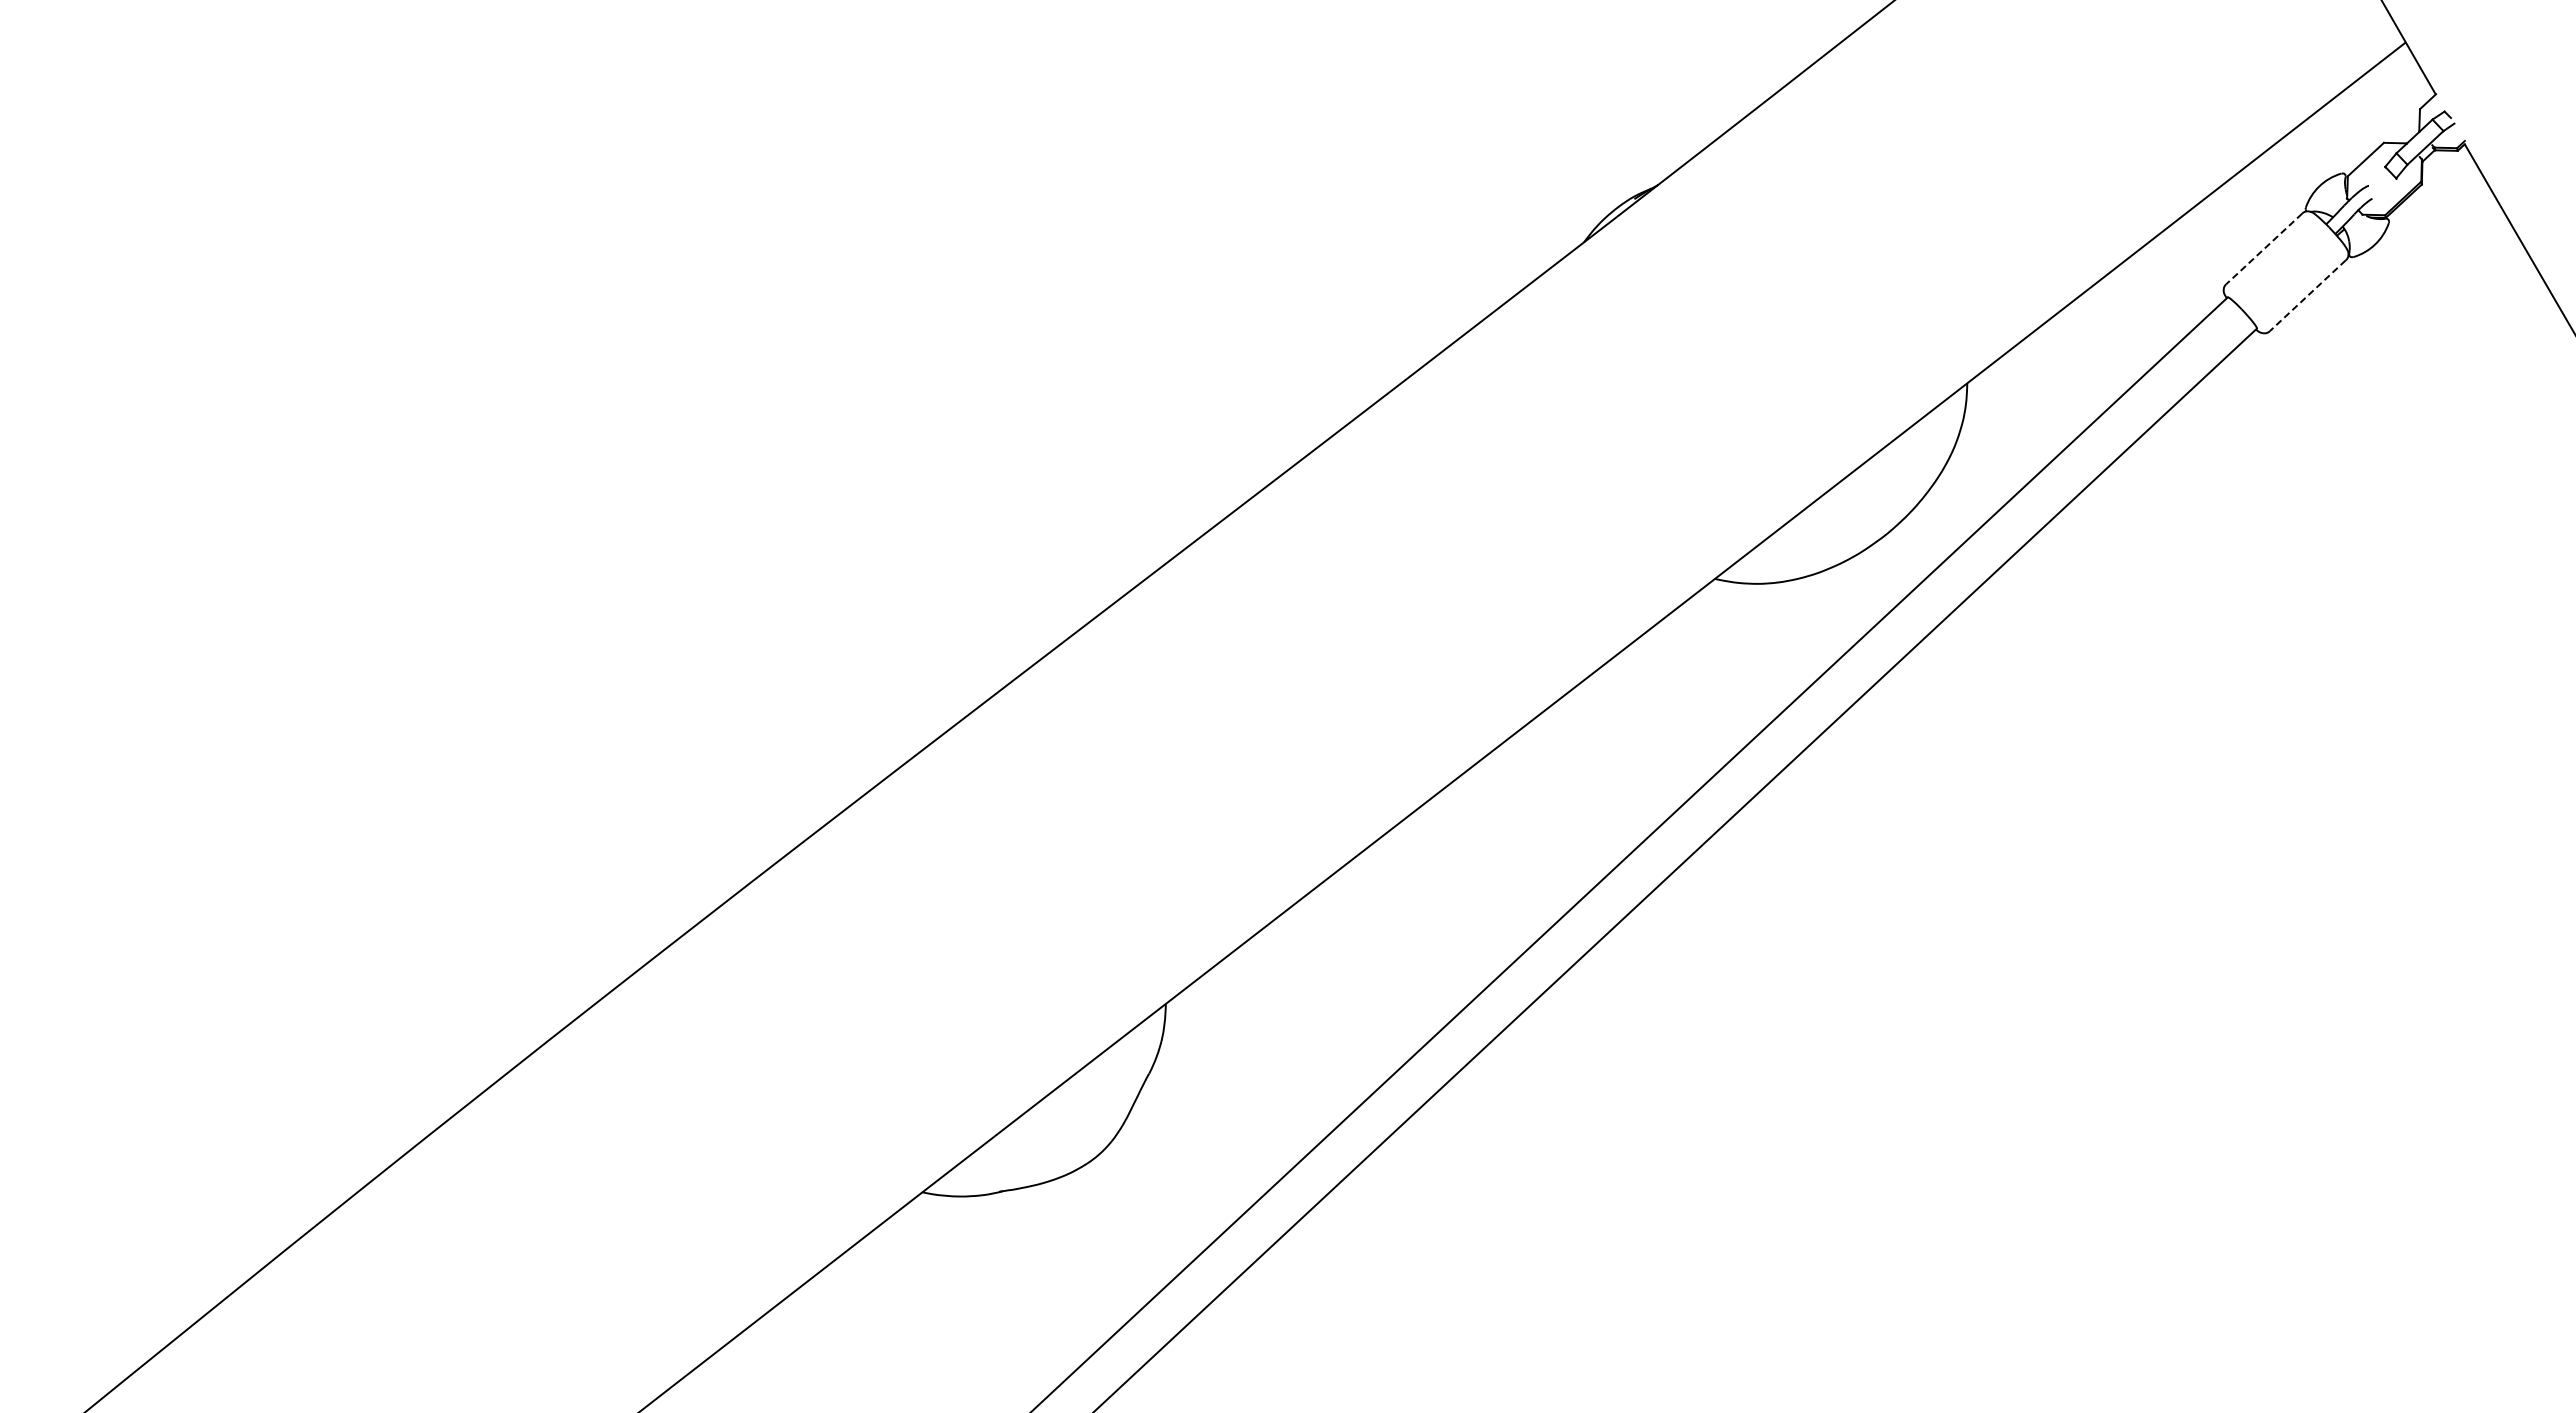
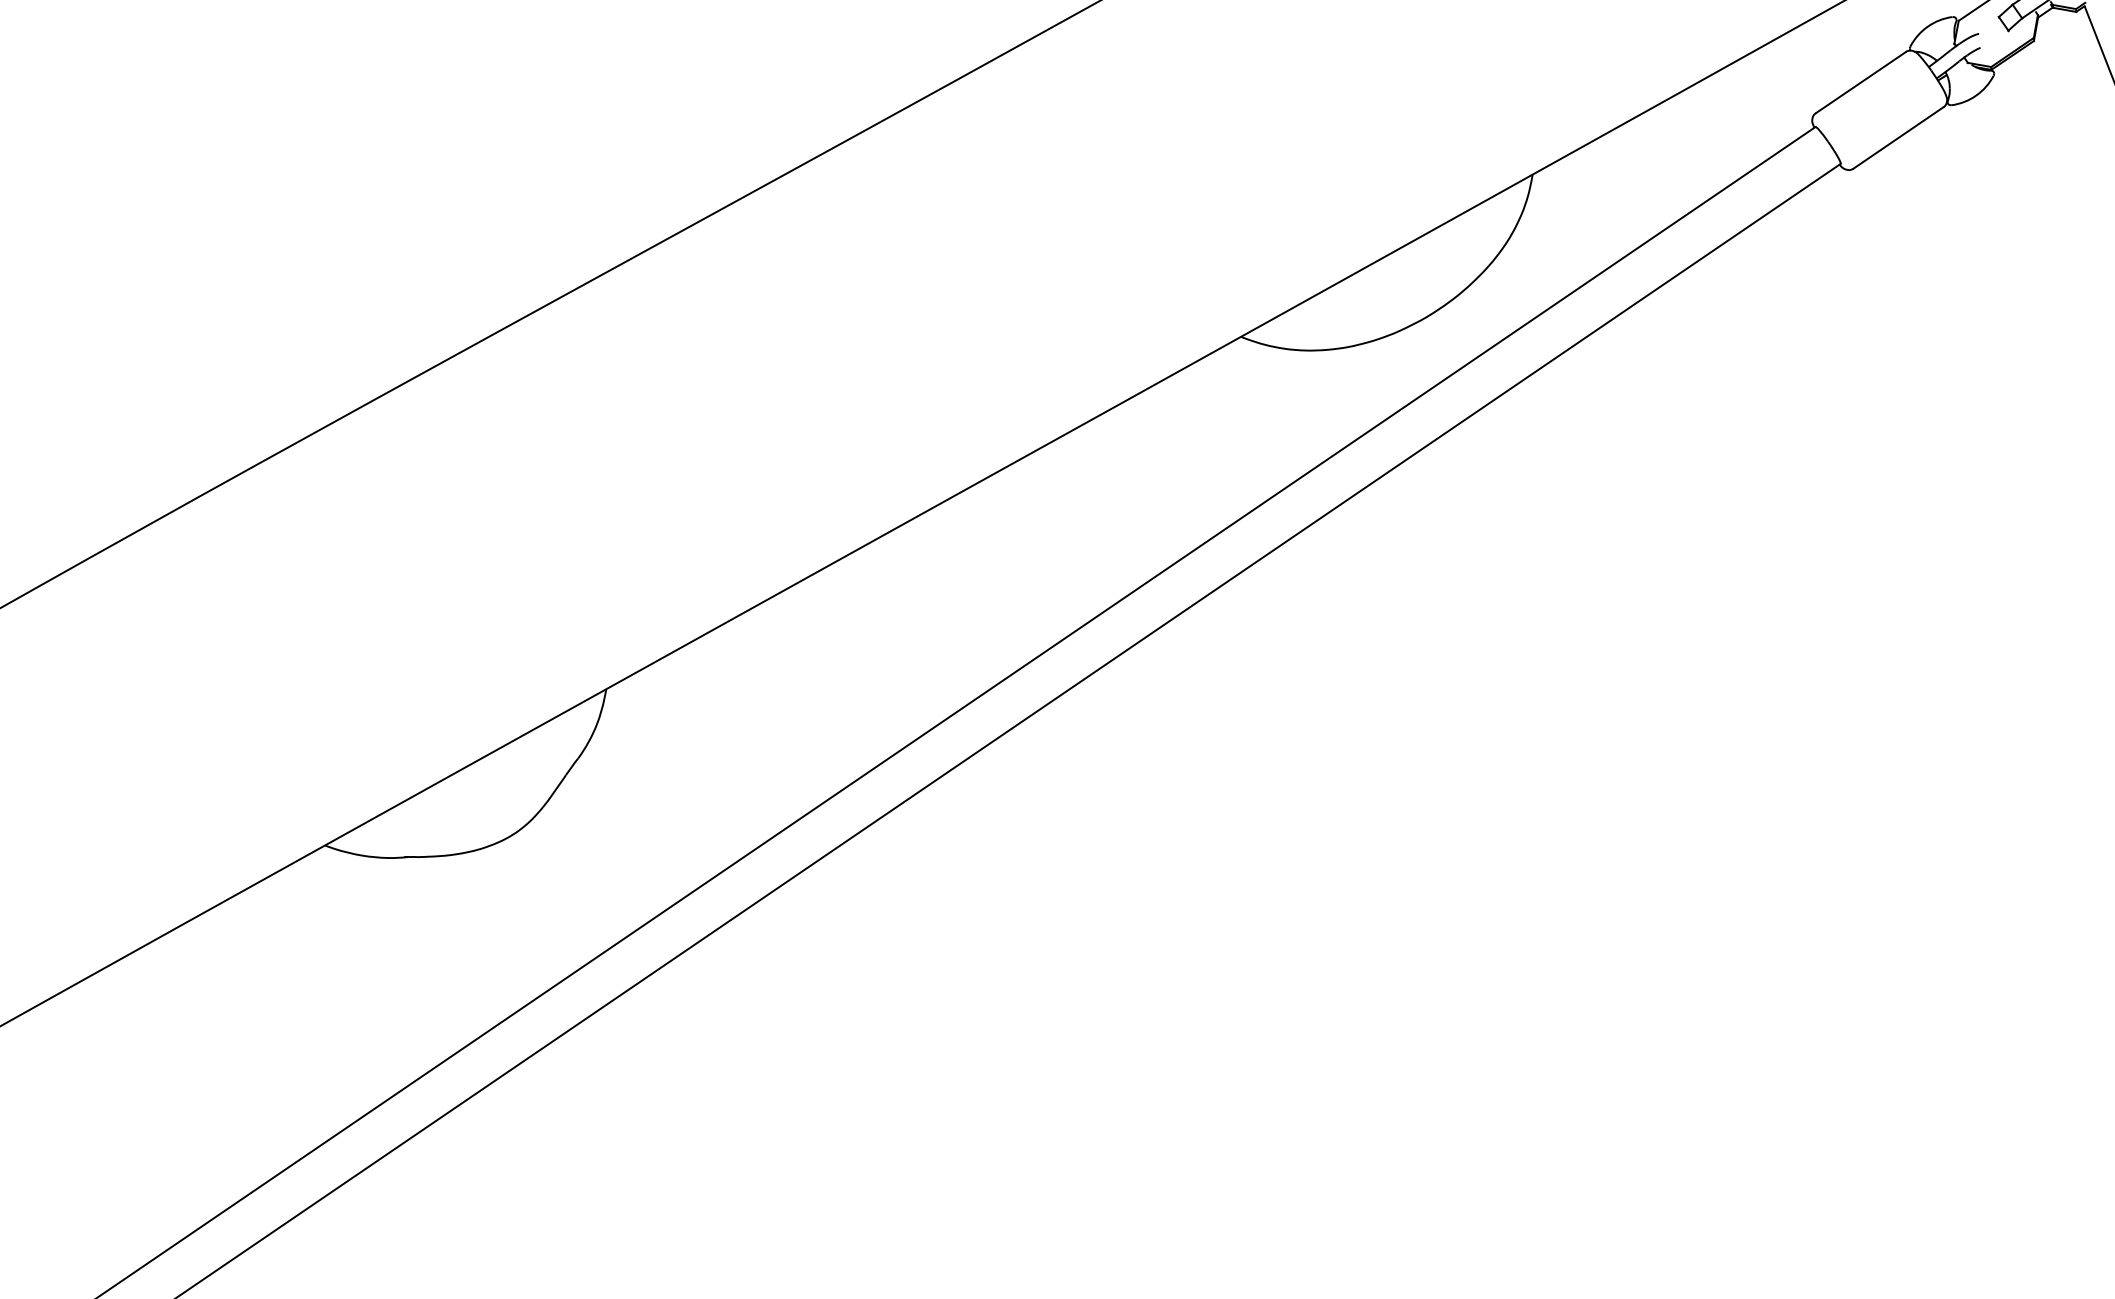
line: (2264, 248) -> (1861, 82), dashed -> solid
line: (2307, 295) -> (1898, 137), dashed -> solid

